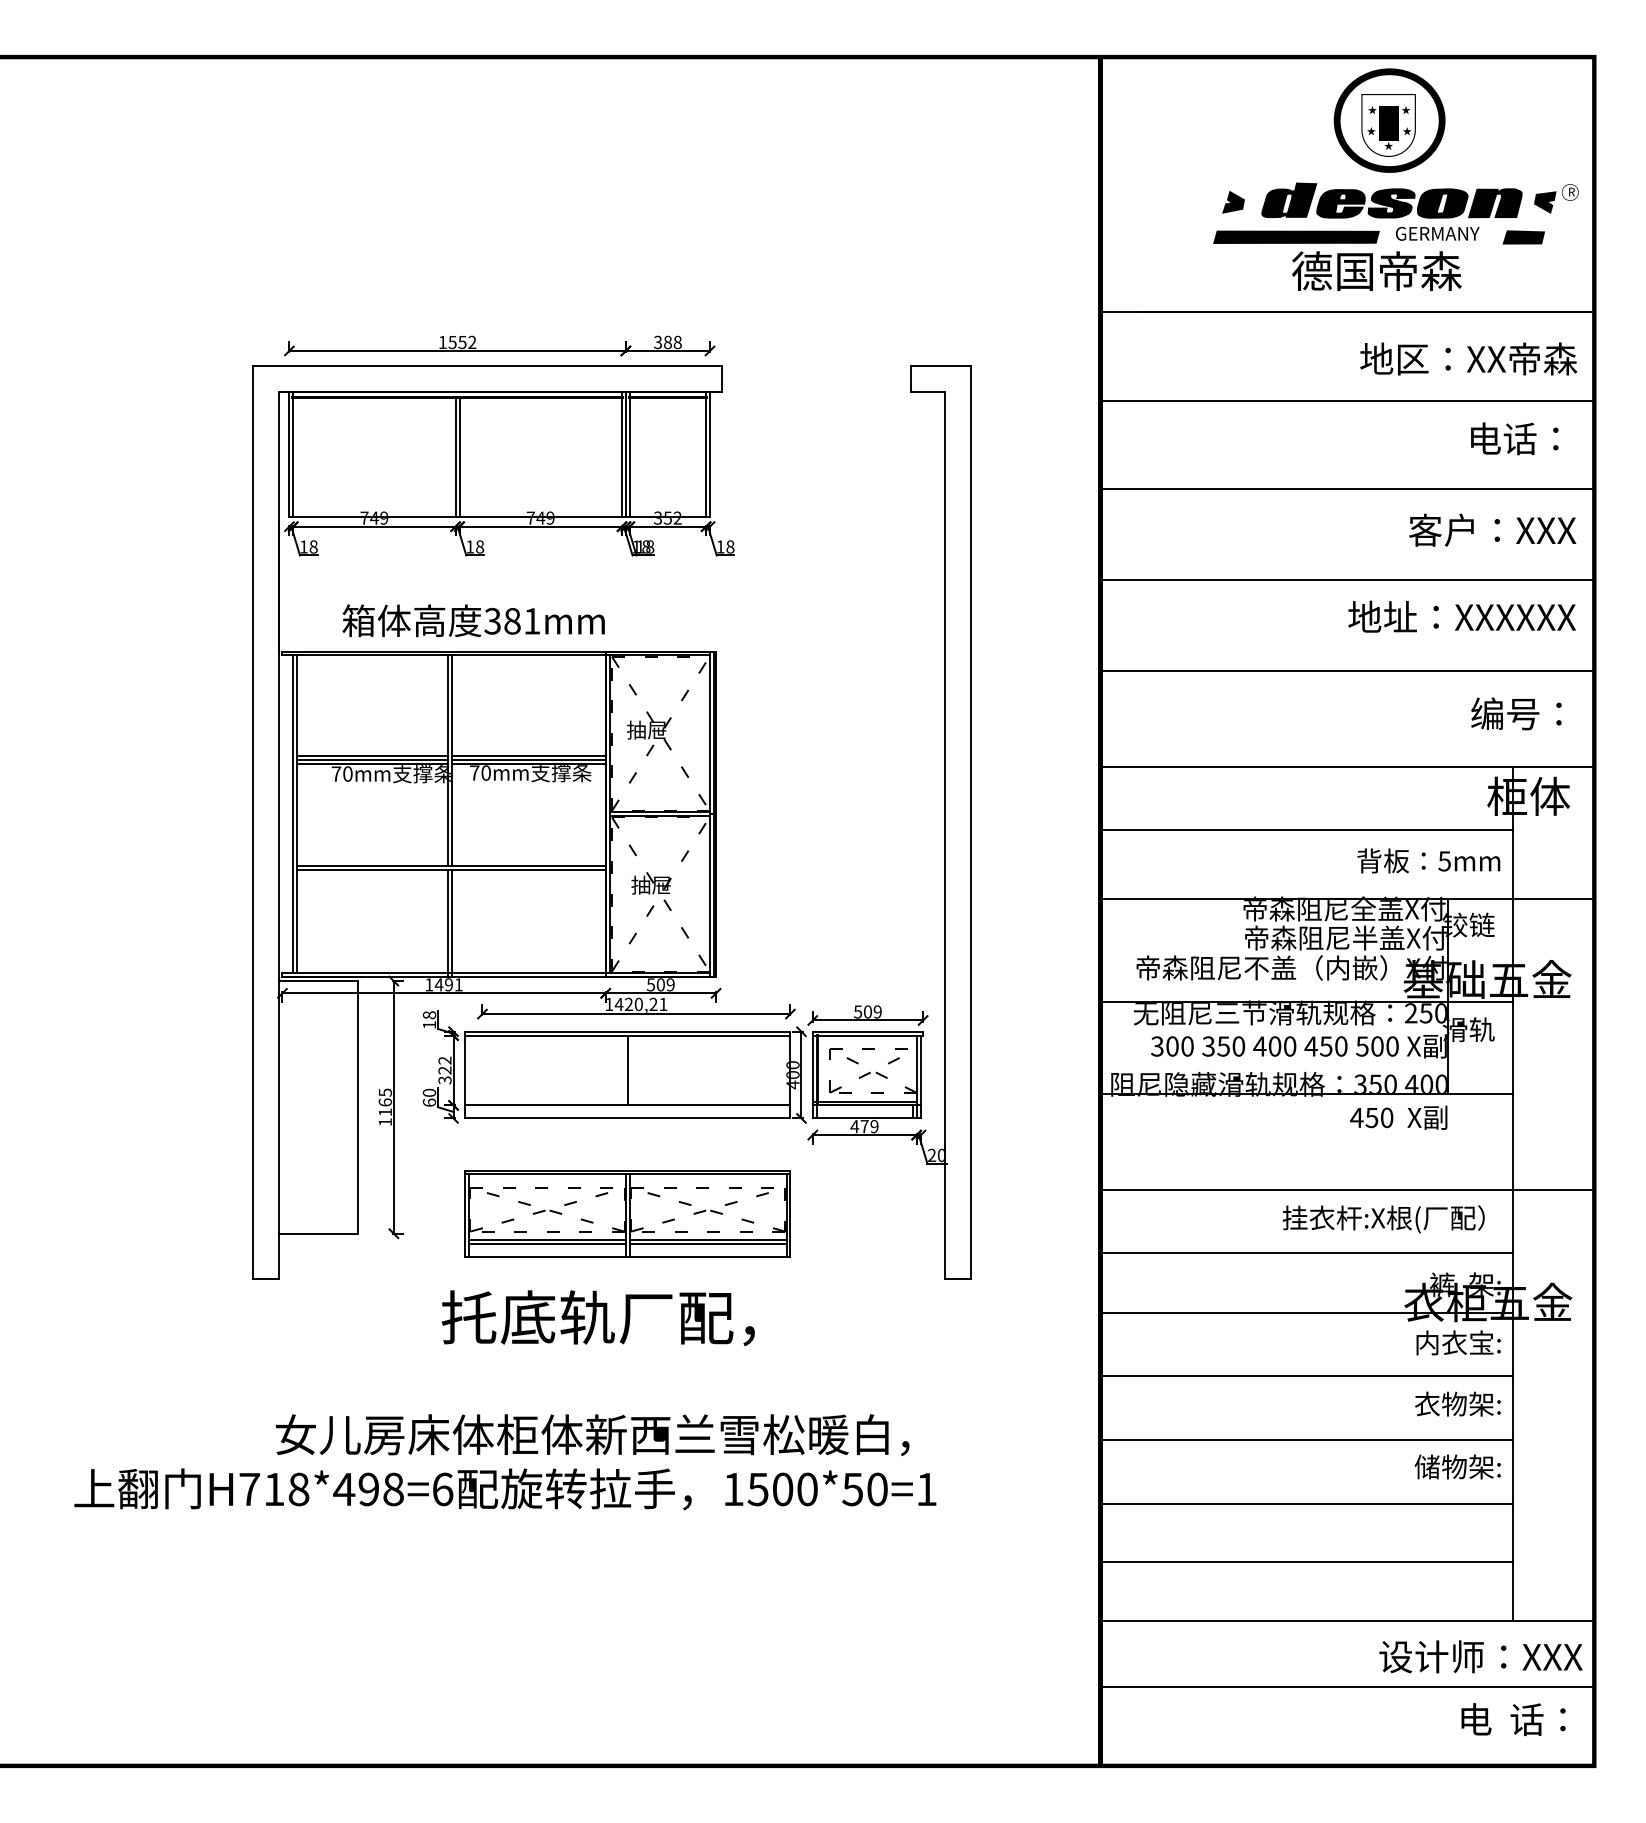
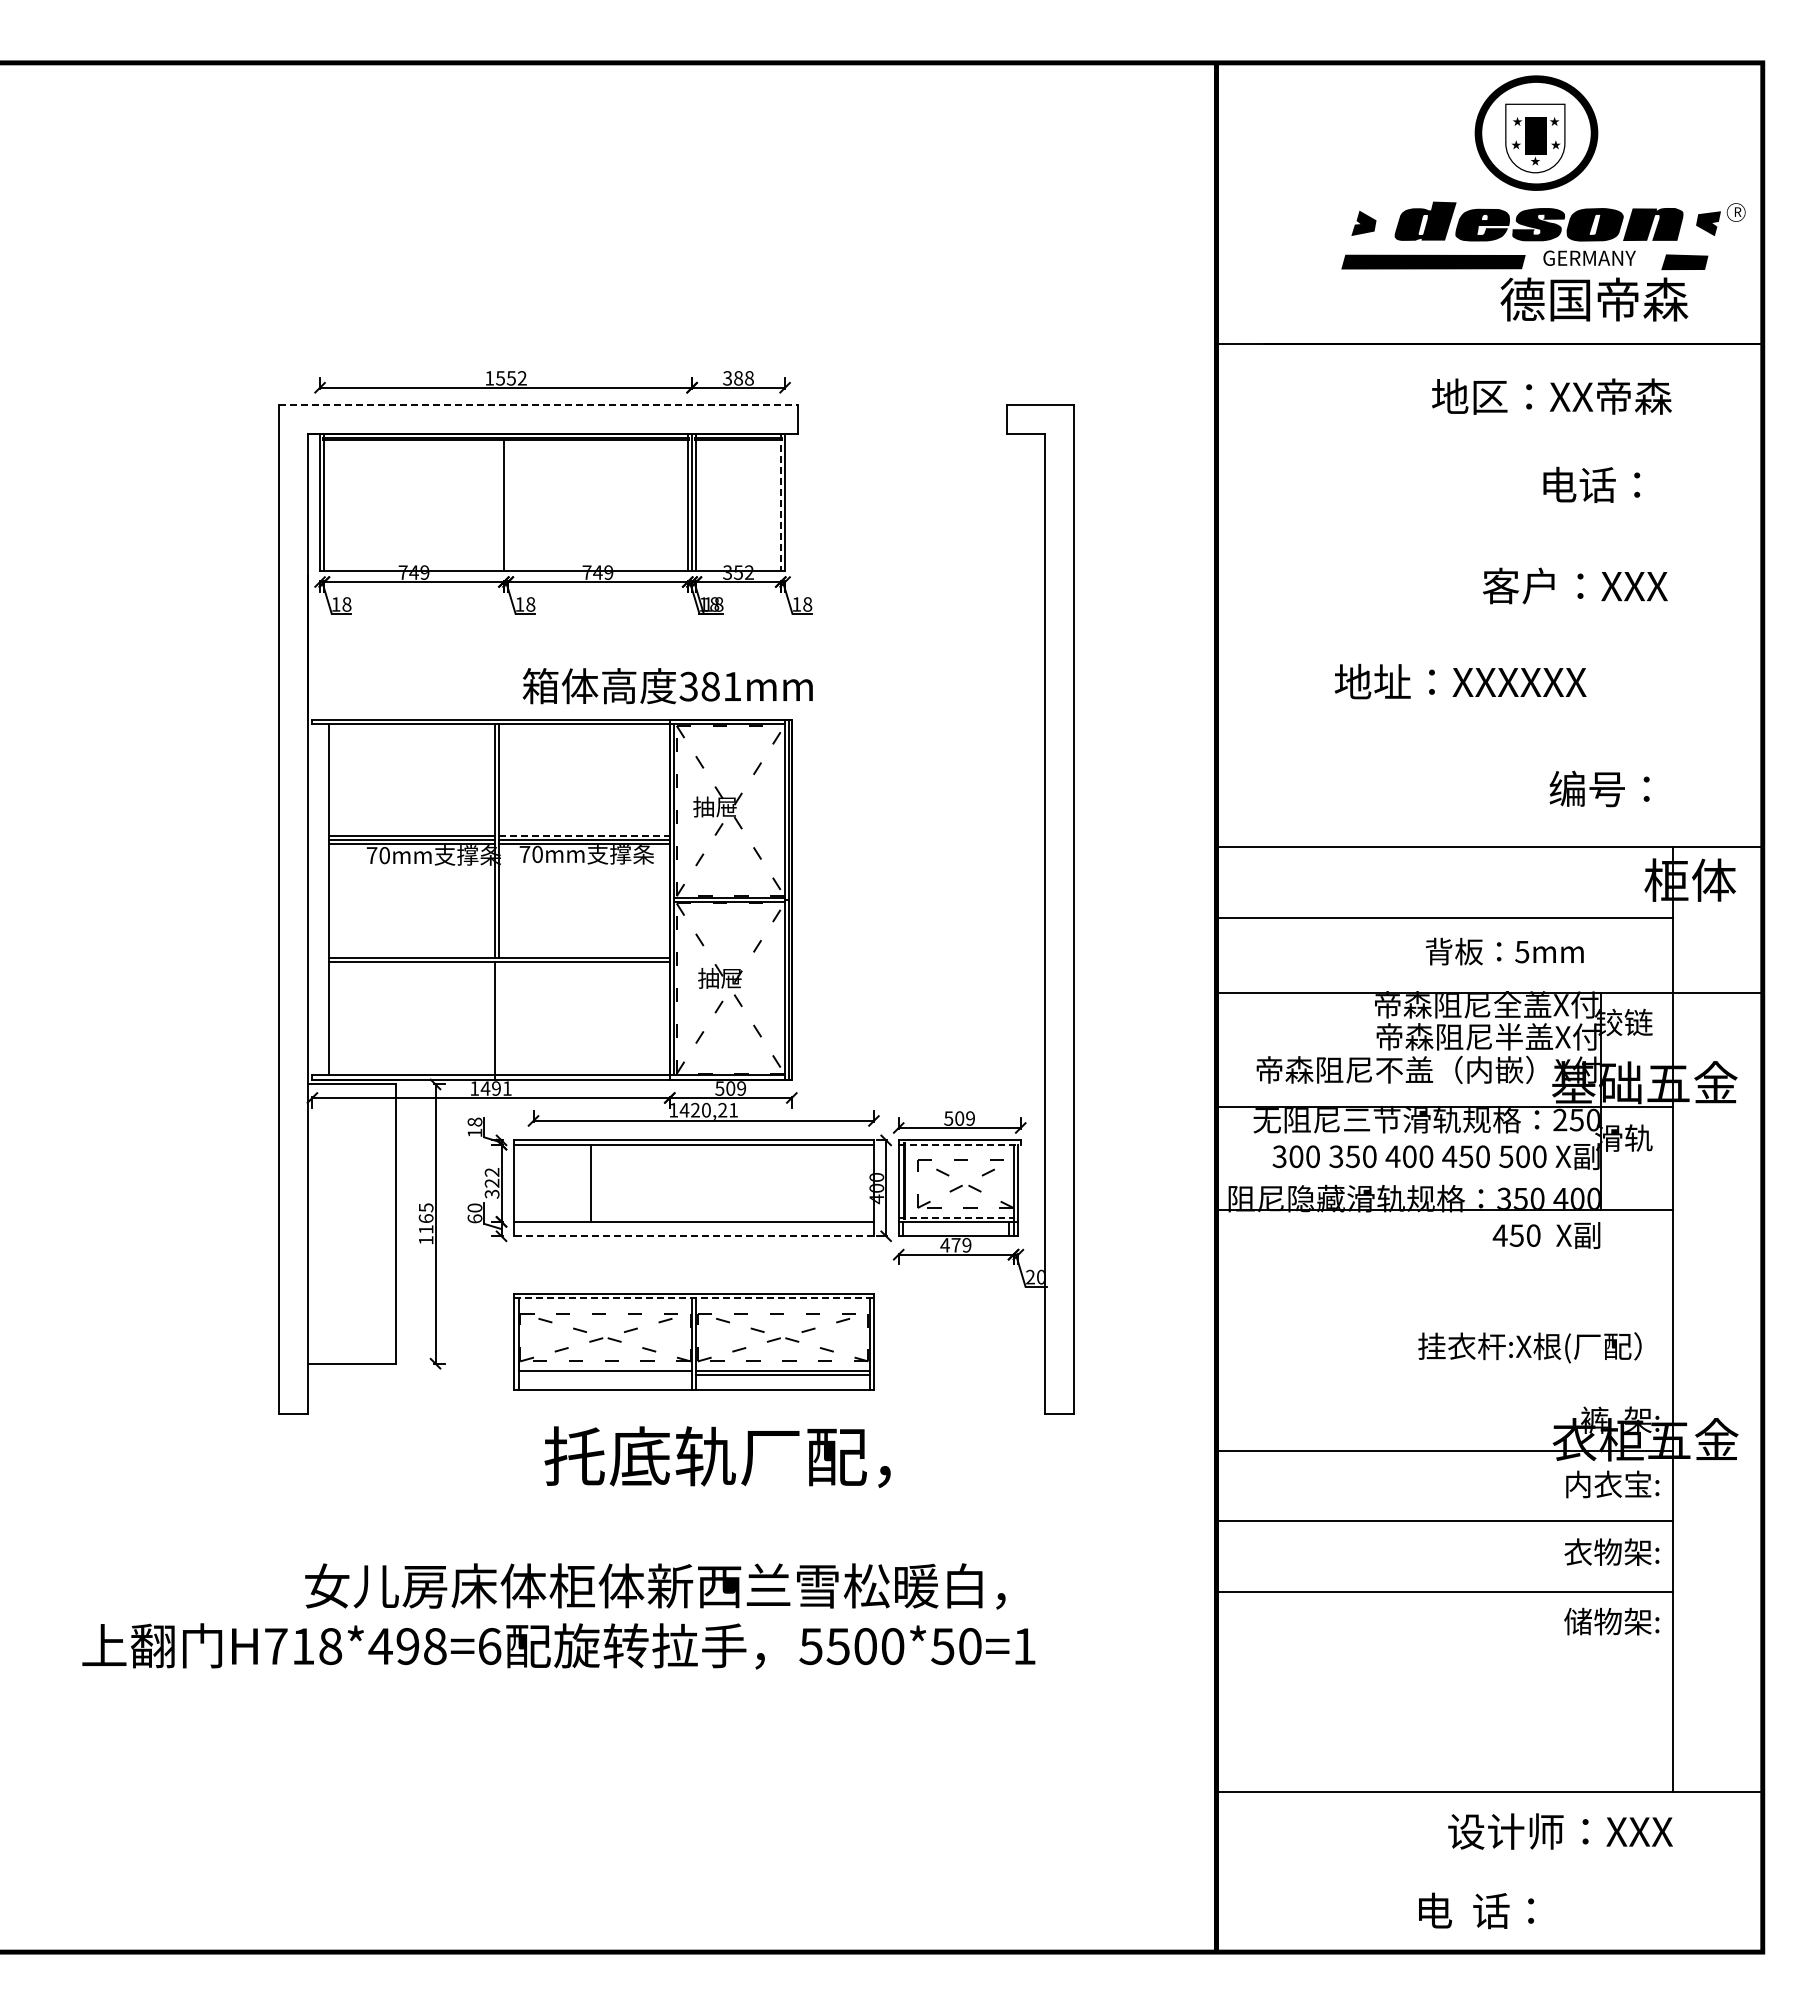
text: (1377, 271) -> (1594, 299), moved
text: (1468, 358) -> (1551, 396), moved
line: (487, 366) -> (539, 404), solid -> dashed
line: (1347, 400) -> (1489, 442), removed
text: (1514, 438) -> (1591, 484), moved
line: (705, 454) -> (780, 502), solid -> dashed
line: (459, 457) -> (508, 505), removed
line: (1345, 489) -> (1487, 540), removed
text: (1492, 529) -> (1575, 585), moved
line: (1347, 579) -> (1489, 640), removed
text: (1462, 616) -> (1460, 681), moved
text: (473, 621) -> (667, 686), moved
line: (1347, 670) -> (1489, 741), removed
text: (1516, 713) -> (1599, 788), moved
line: (529, 755) -> (585, 835), solid -> dashed
line: (293, 813) -> (324, 899), removed
text: (1428, 860) -> (1504, 951), moved
line: (451, 923) -> (499, 1020), removed
line: (868, 1035) -> (960, 1144), solid -> dashed
line: (628, 1069) -> (591, 1182), moved
line: (865, 1101) -> (956, 1217), solid -> dashed
line: (628, 1118) -> (694, 1236), solid -> dashed
line: (628, 1174) -> (694, 1298), solid -> dashed
line: (1347, 1190) -> (1489, 1315), removed
line: (547, 1244) -> (605, 1375), removed
line: (1306, 1252) -> (1444, 1384), removed
text: (598, 1317) -> (717, 1456), moved
text: (733, 1489) -> (810, 1646), 1500*50=1 -> 5500*50=1
line: (1306, 1503) -> (1444, 1662), removed
line: (1306, 1561) -> (1444, 1726), removed
text: (1481, 1656) -> (1560, 1831), moved
line: (1347, 1687) -> (1489, 1865), removed
text: (1513, 1719) -> (1476, 1910), moved

